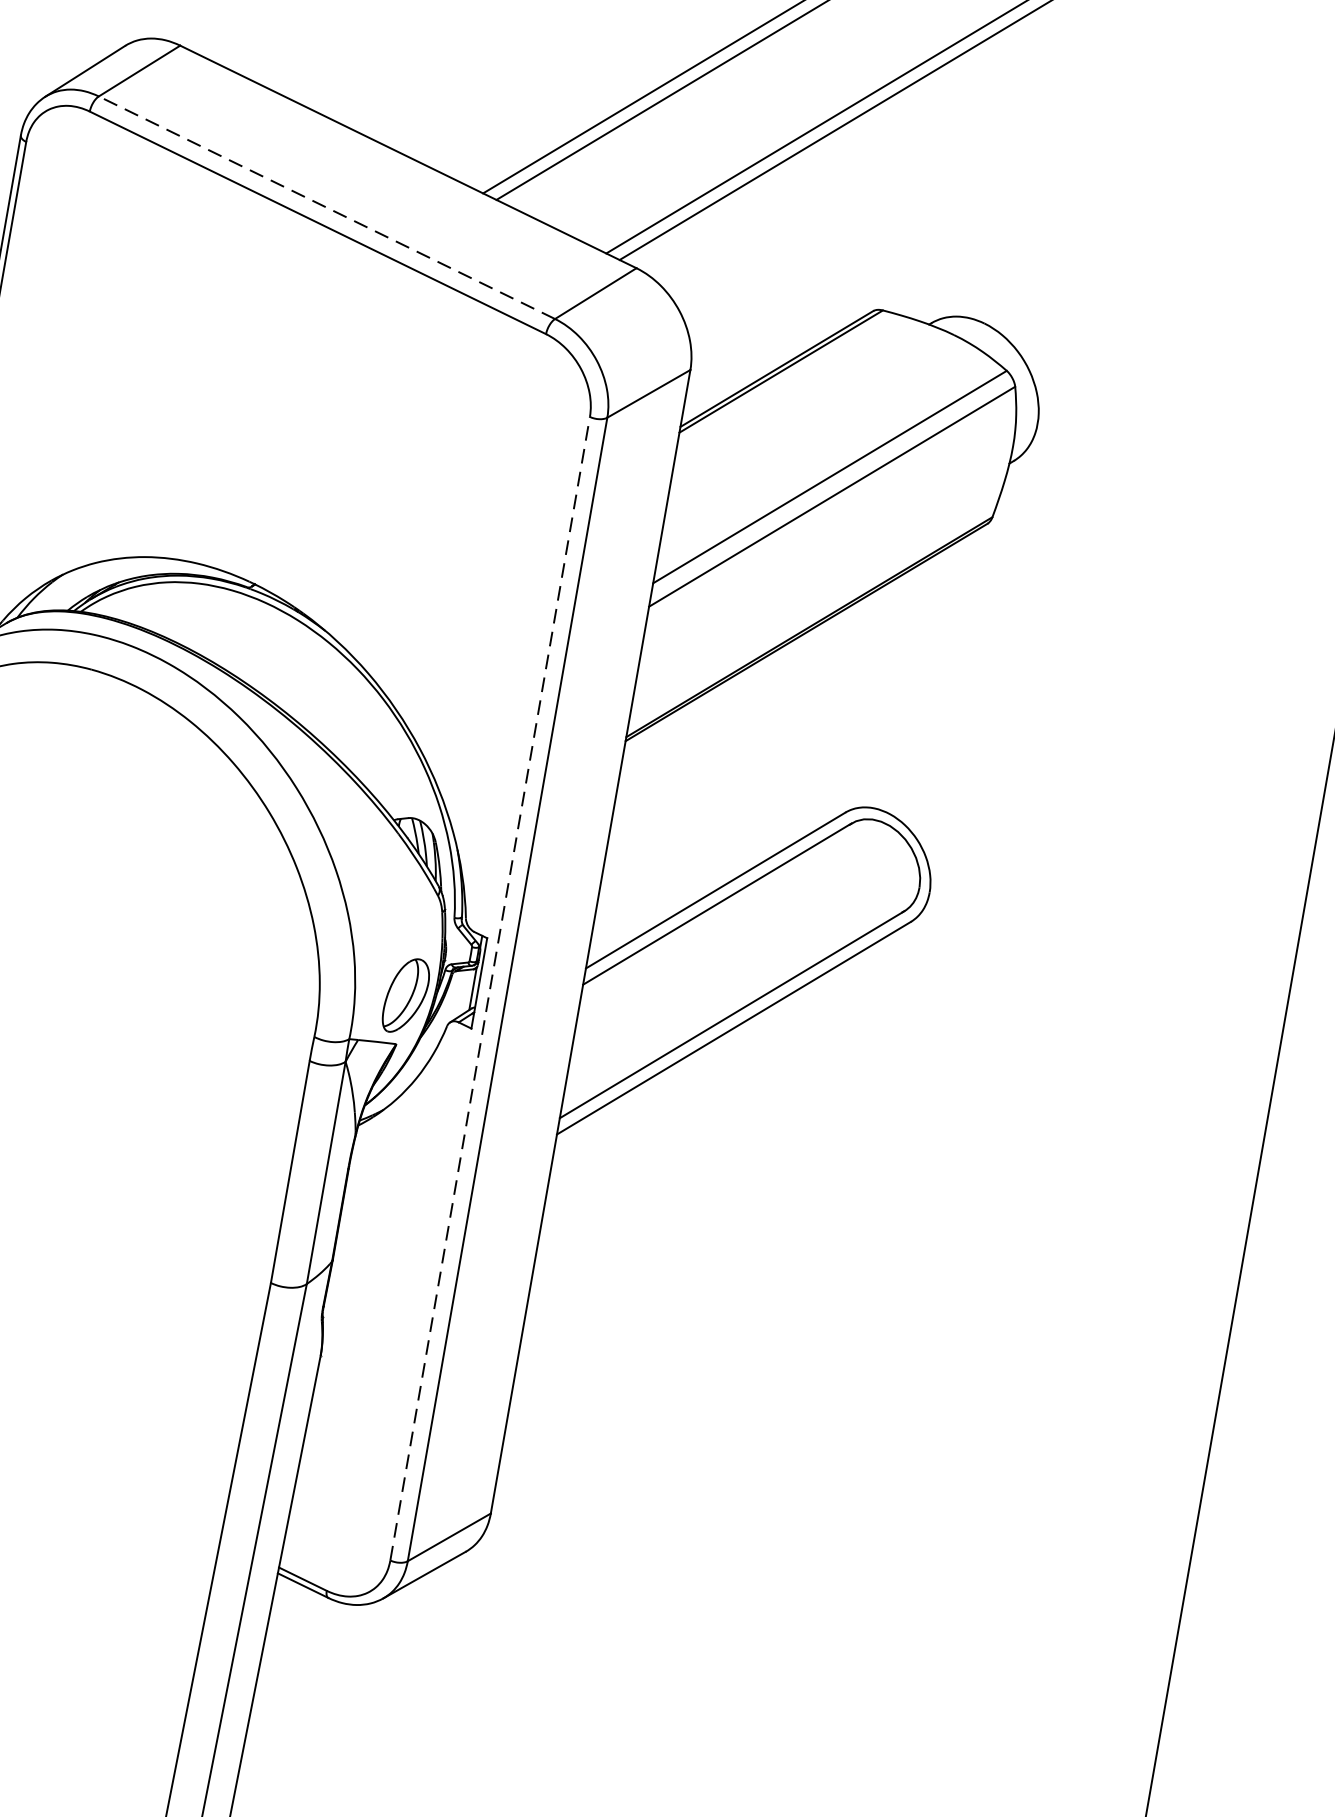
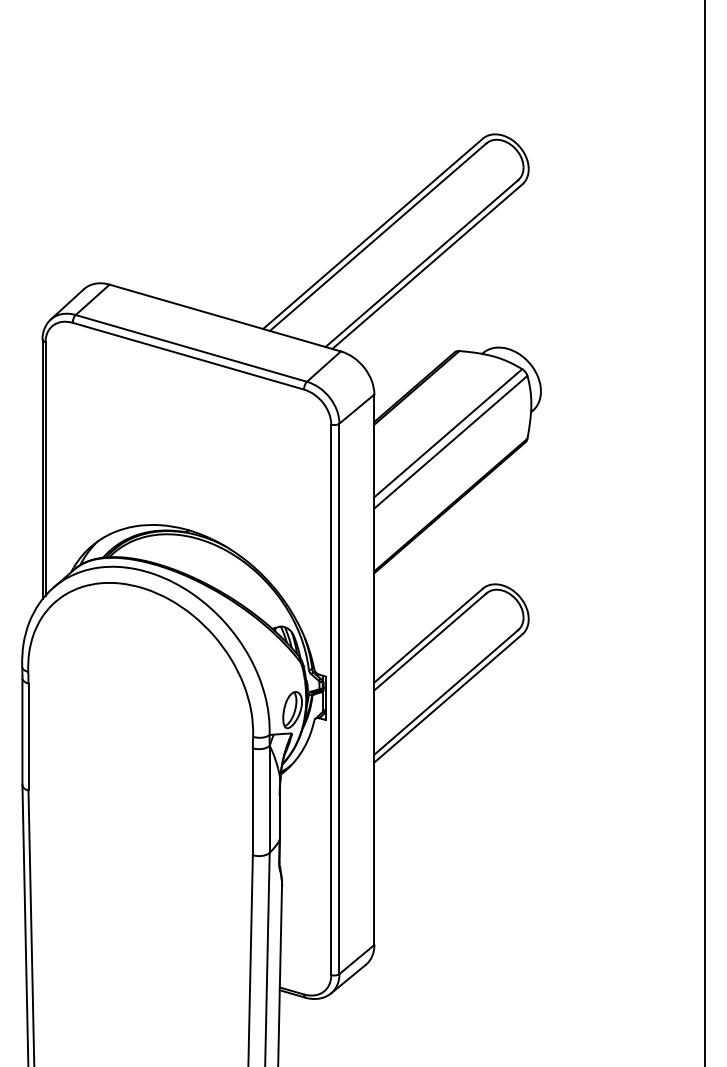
line: (325, 207) -> (190, 348), dashed -> solid
line: (490, 987) -> (331, 699), dashed -> solid

